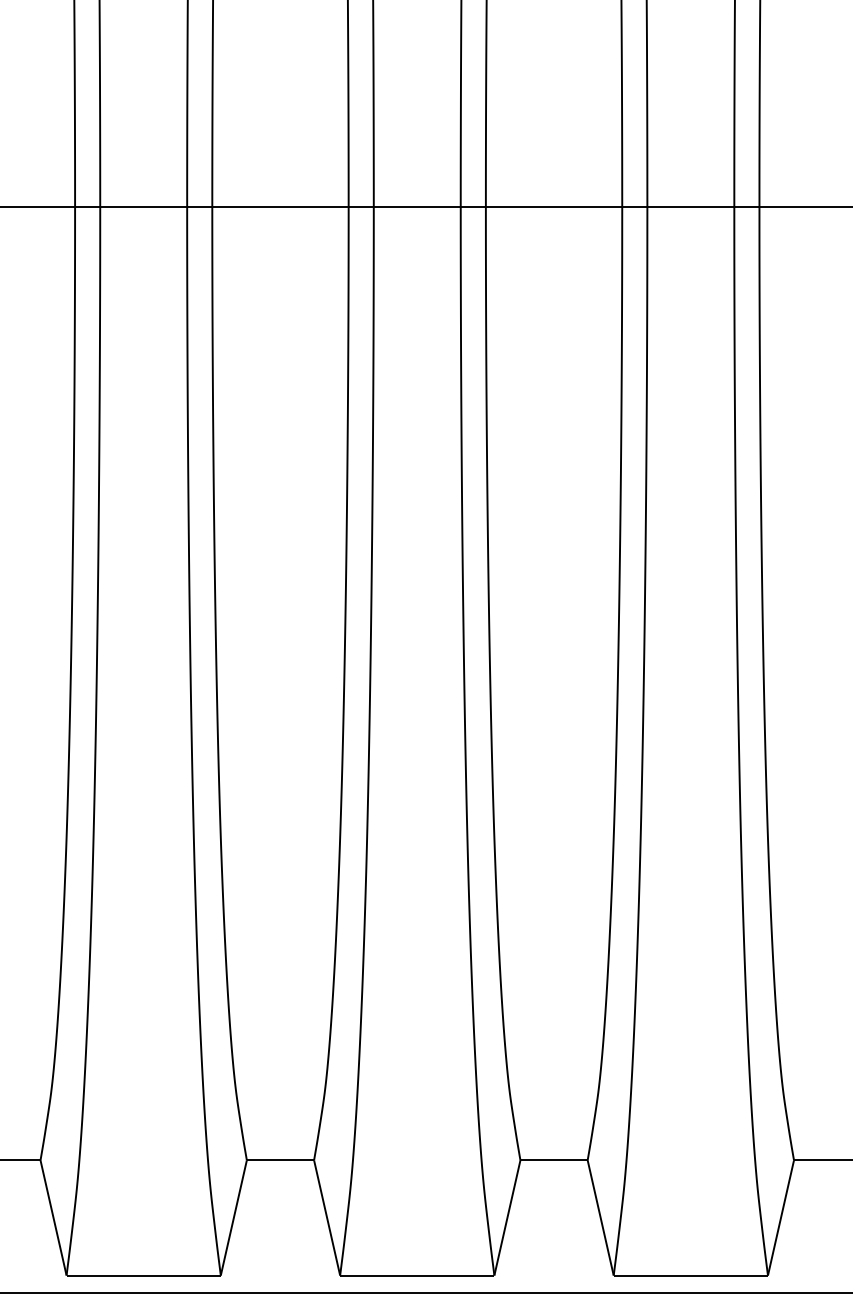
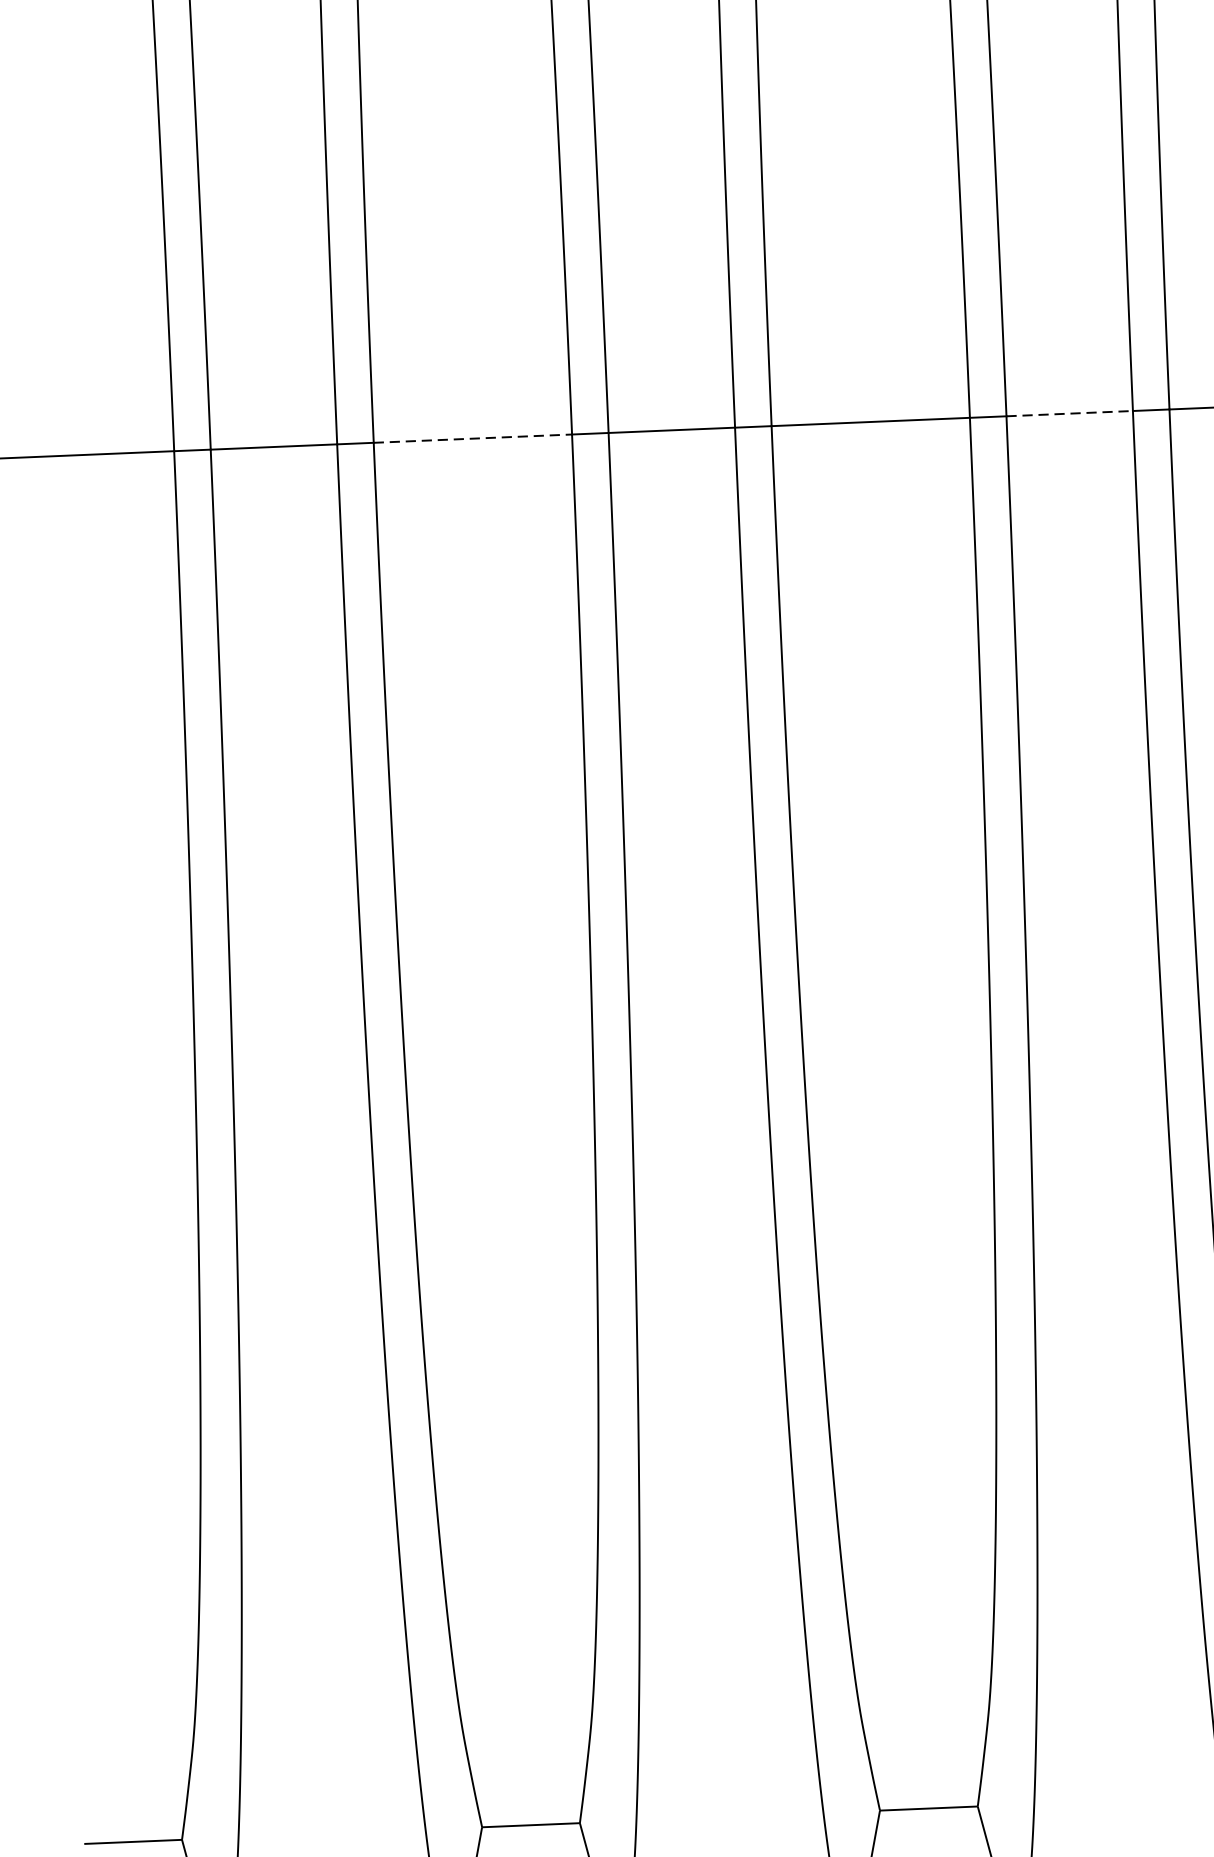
line: (280, 206) -> (472, 438), solid -> dashed
line: (691, 206) -> (1070, 412), solid -> dashed

